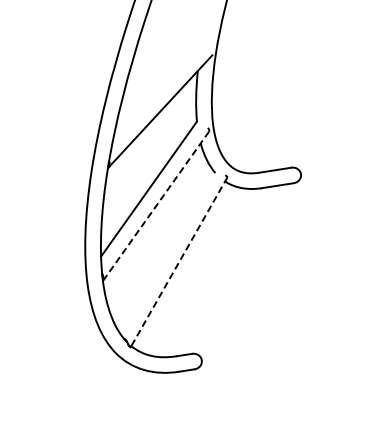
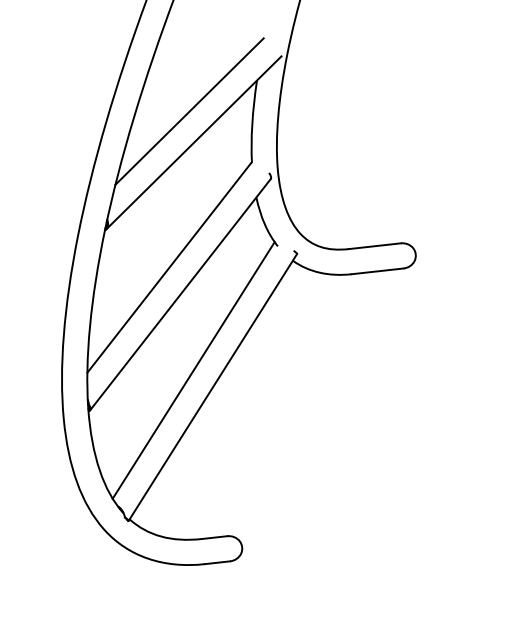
line: (156, 91) -> (188, 110), added
line: (156, 205) -> (180, 294), dashed -> solid
line: (166, 251) -> (193, 369), added
line: (179, 262) -> (213, 387), dashed -> solid

